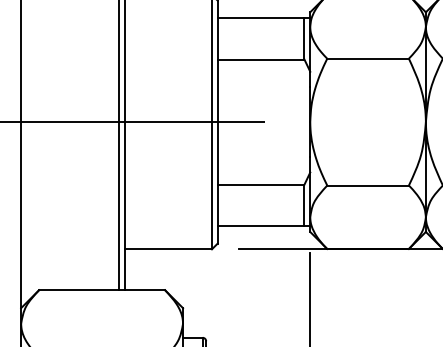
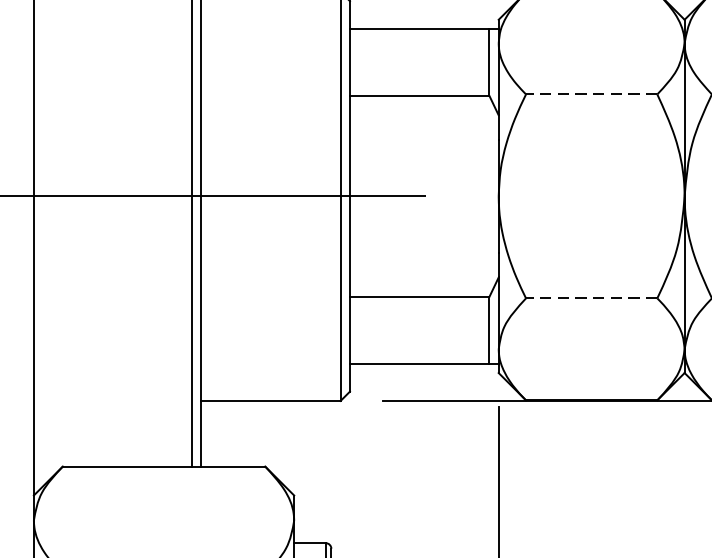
line: (368, 58) -> (592, 94), solid -> dashed
line: (368, 185) -> (592, 298), solid -> dashed

